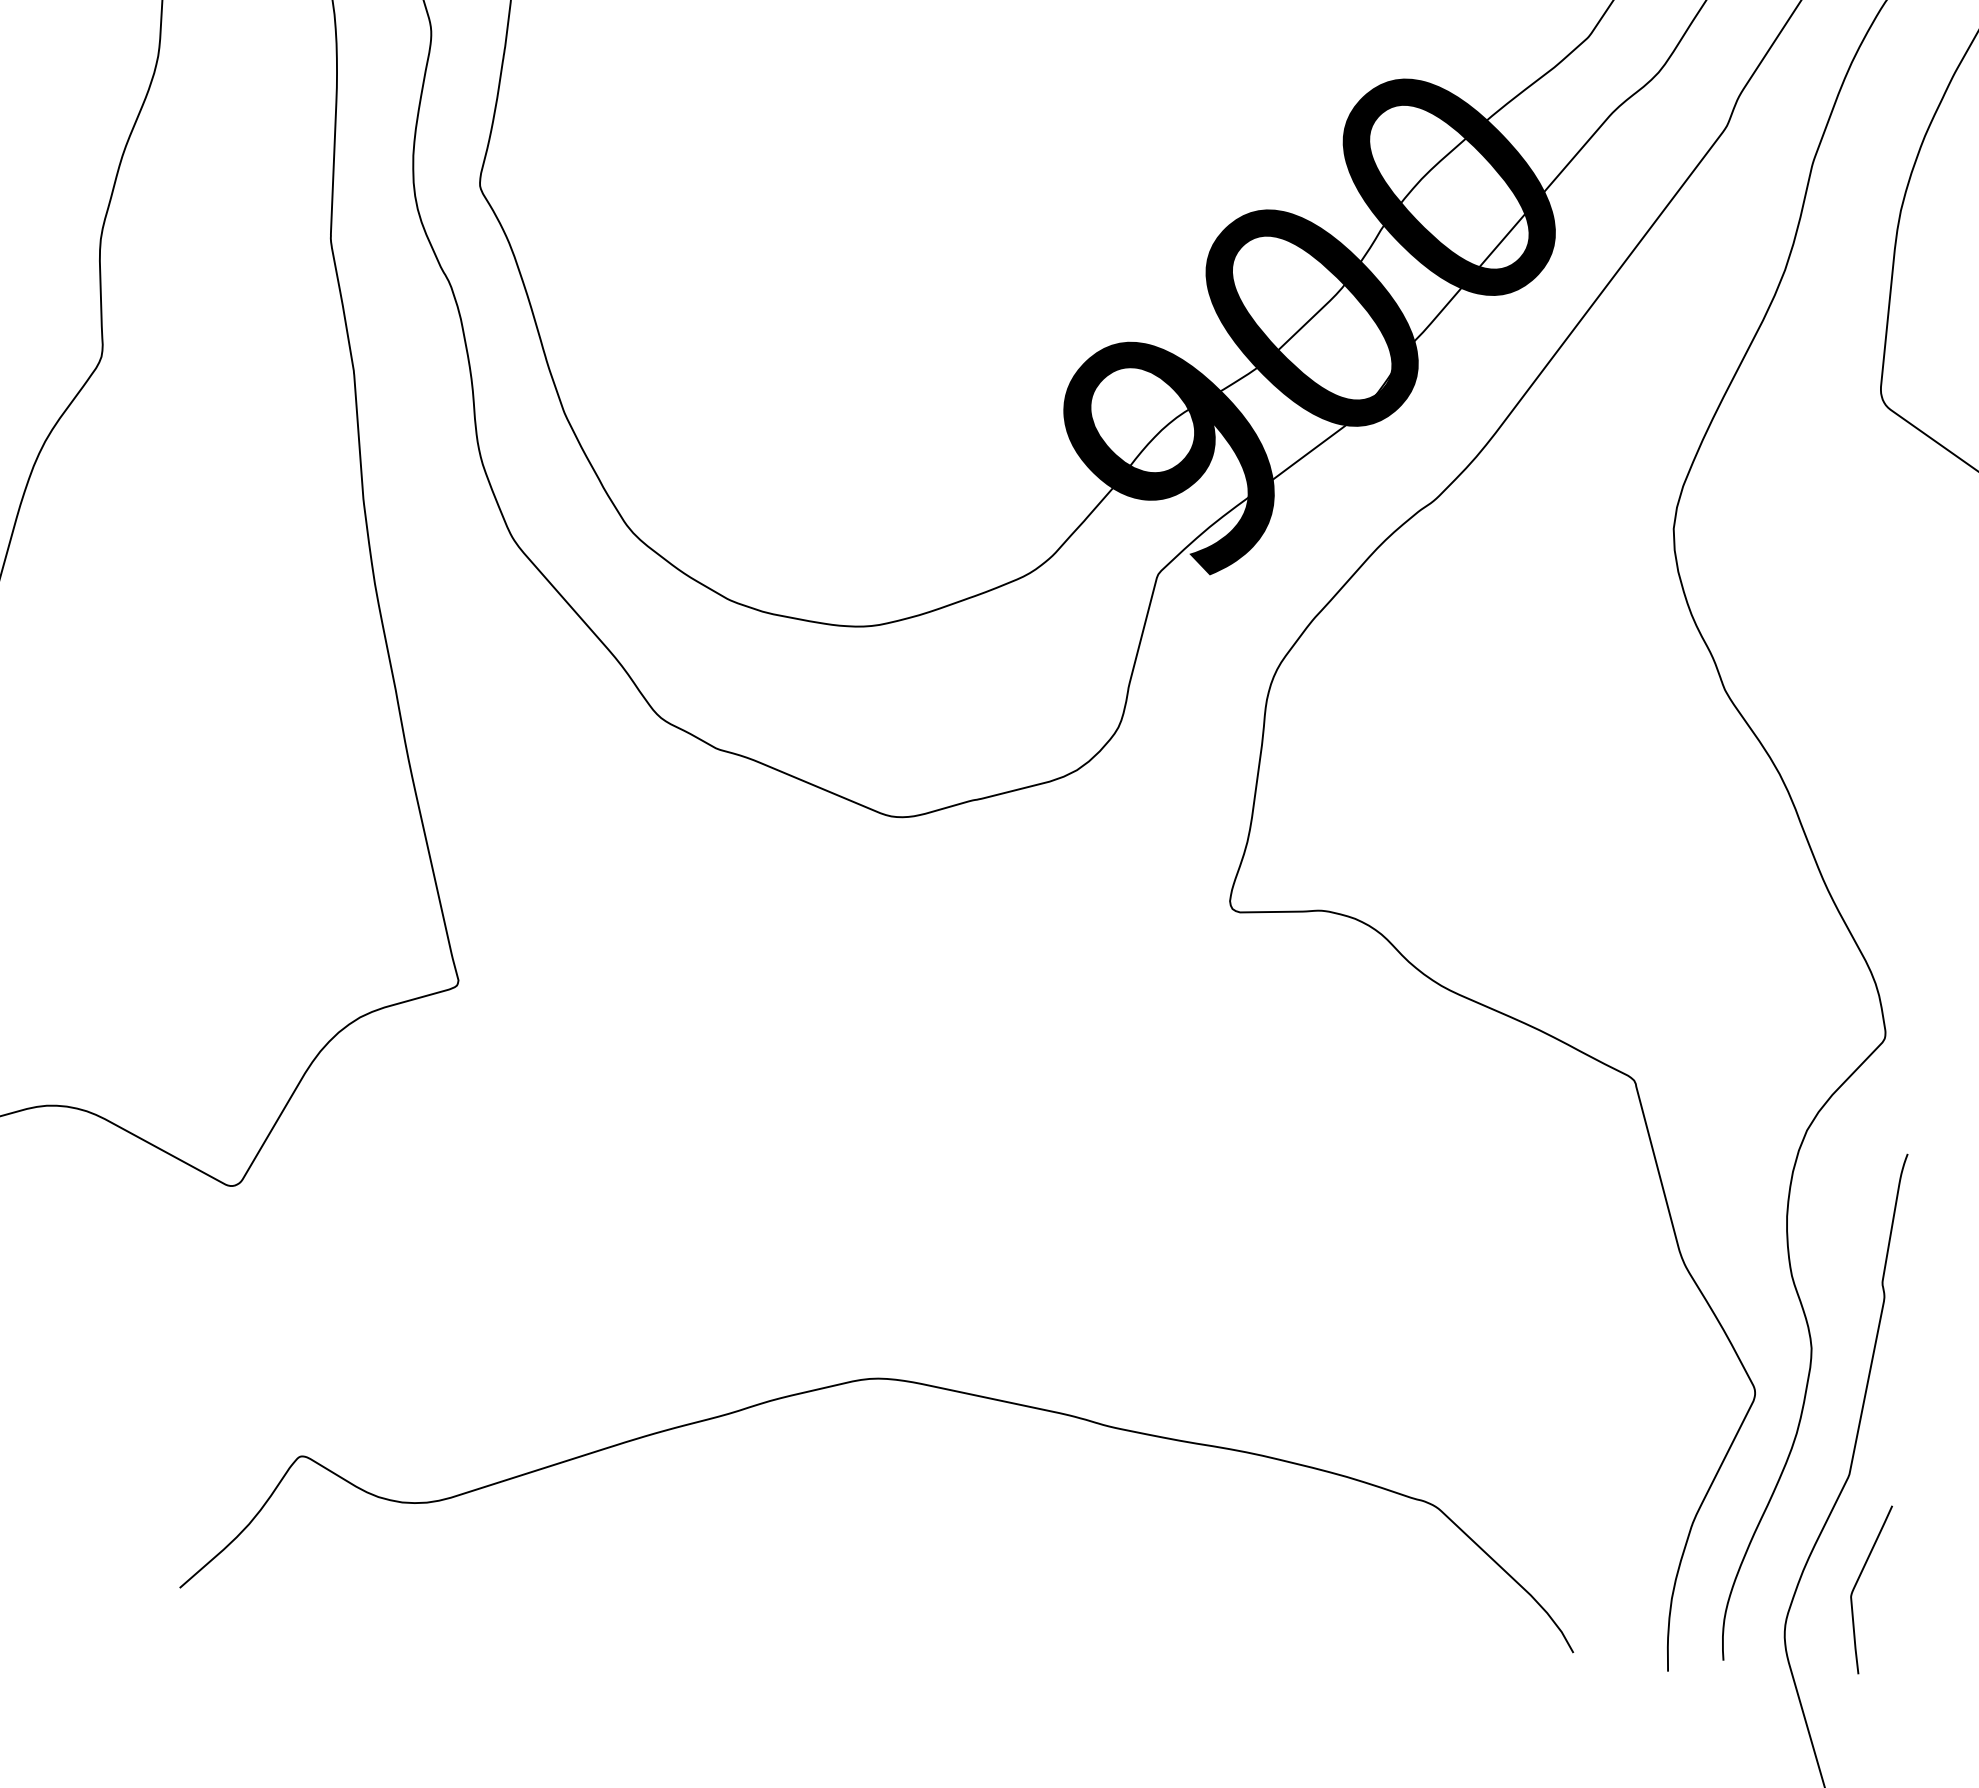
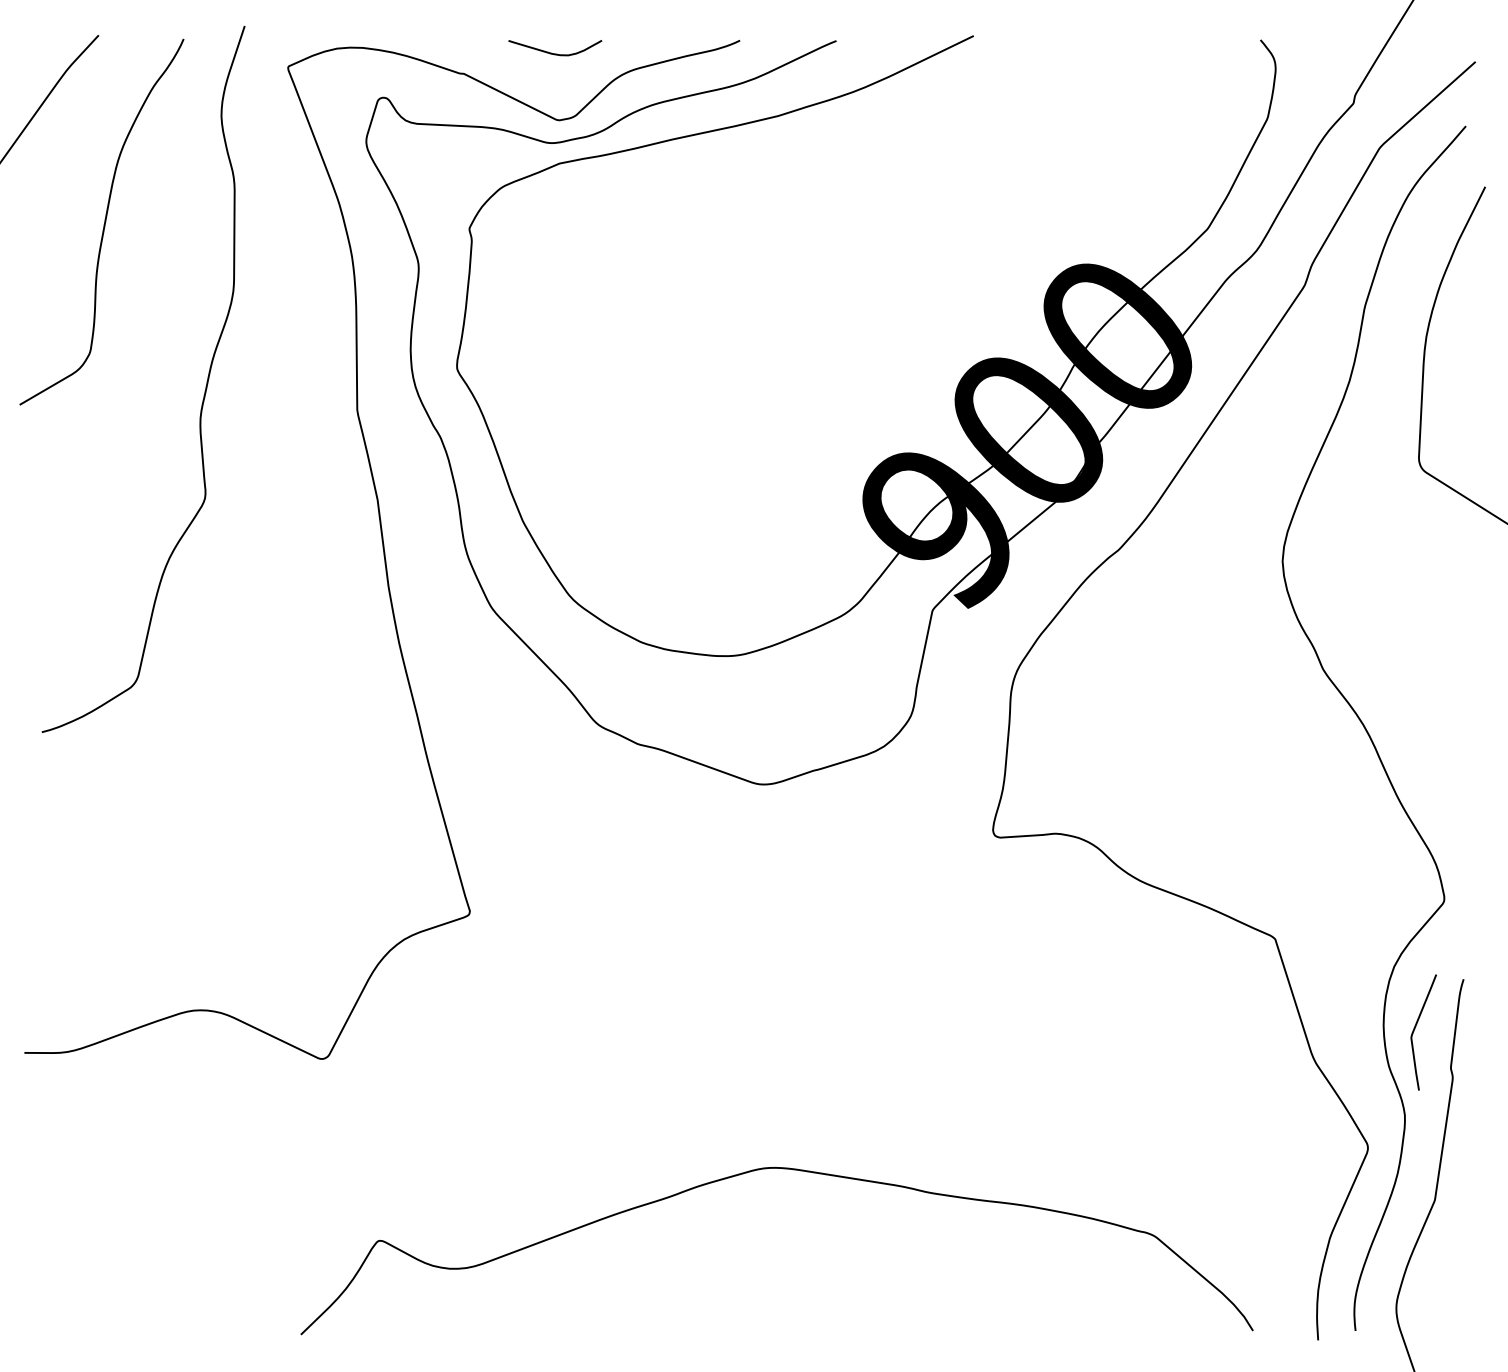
curve: (1857, 1584) -> (1415, 1029), moved

